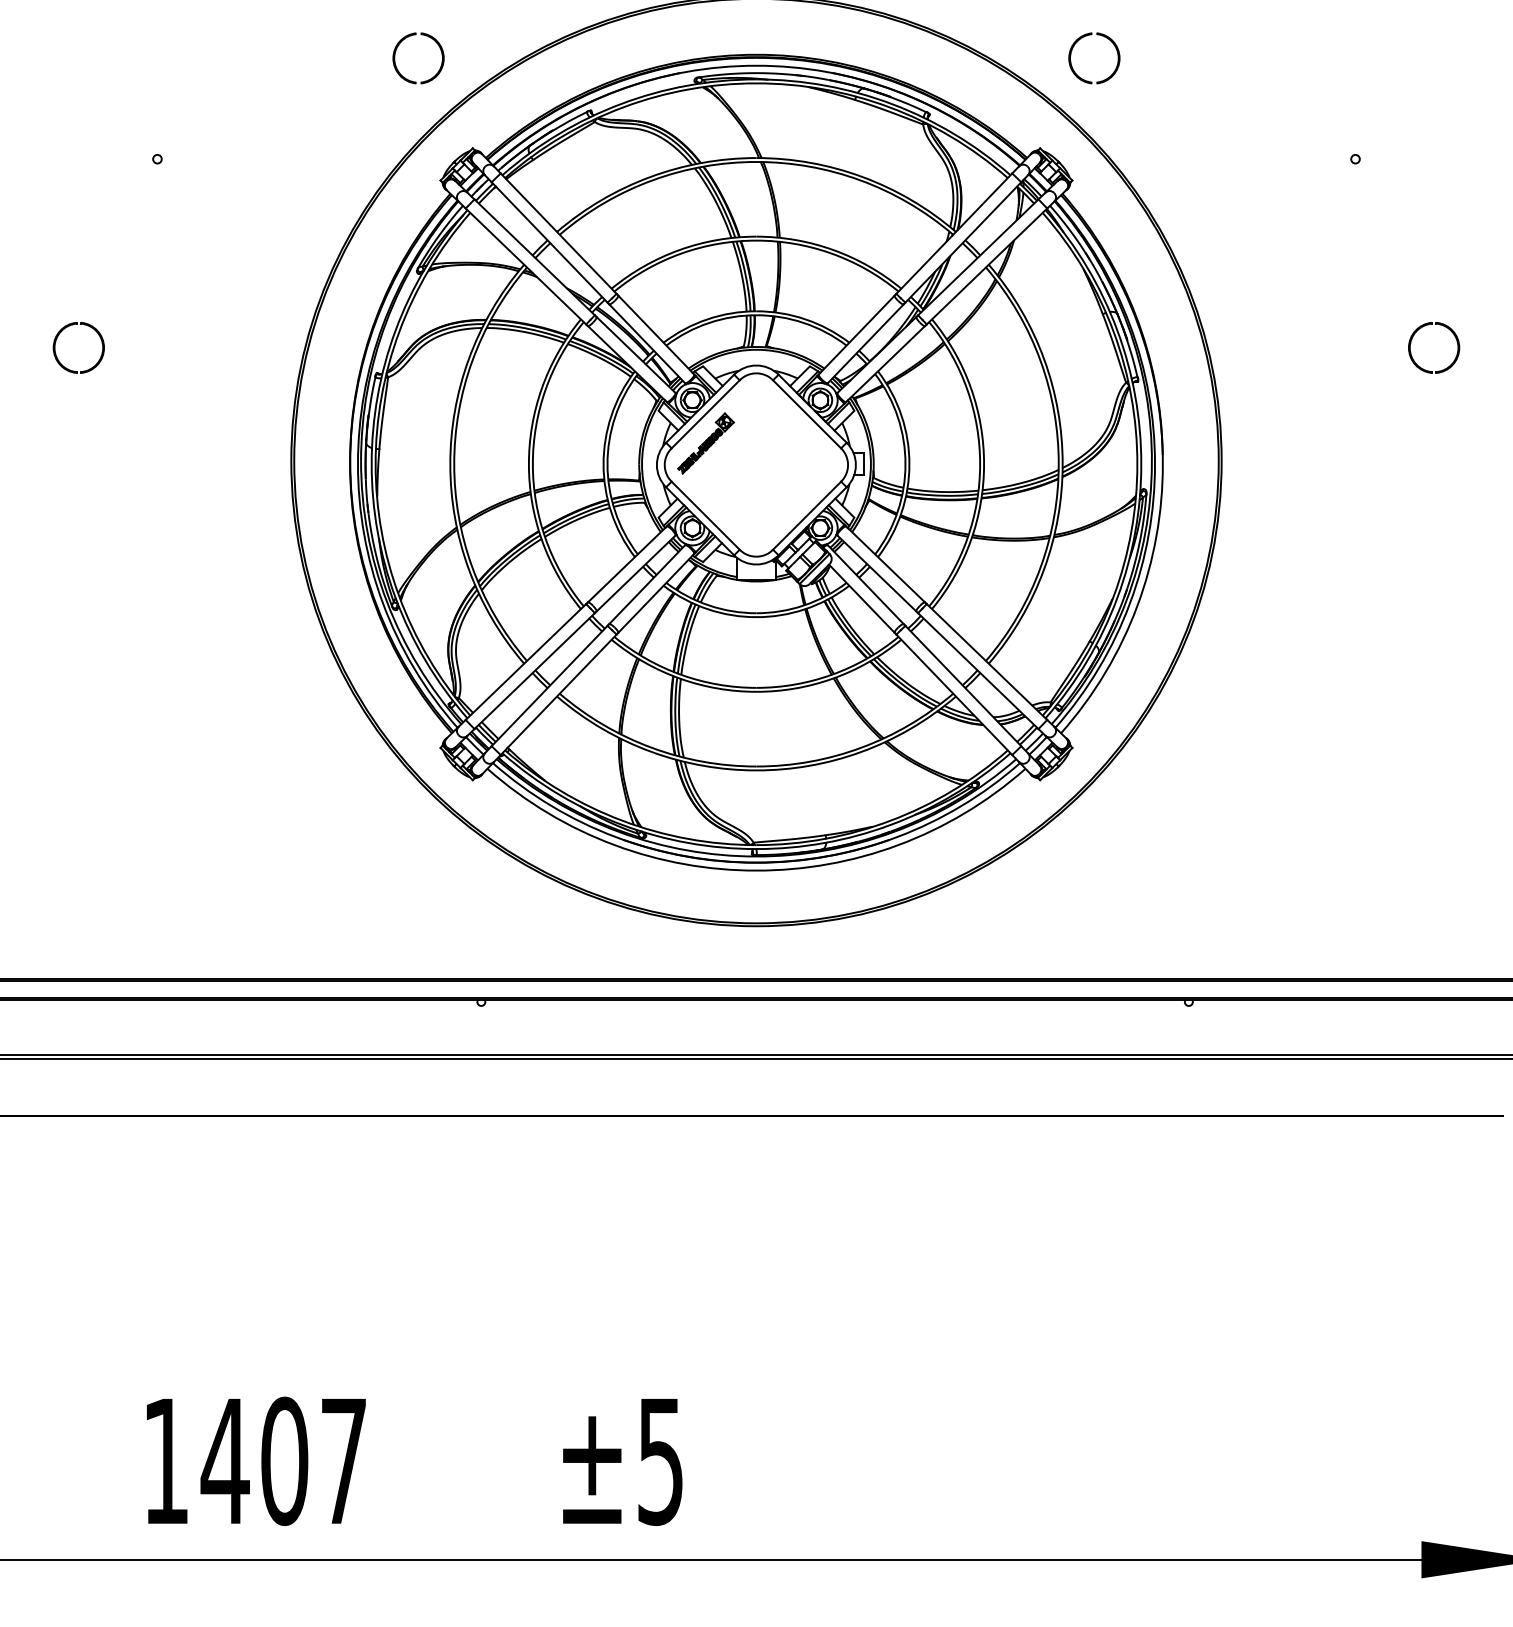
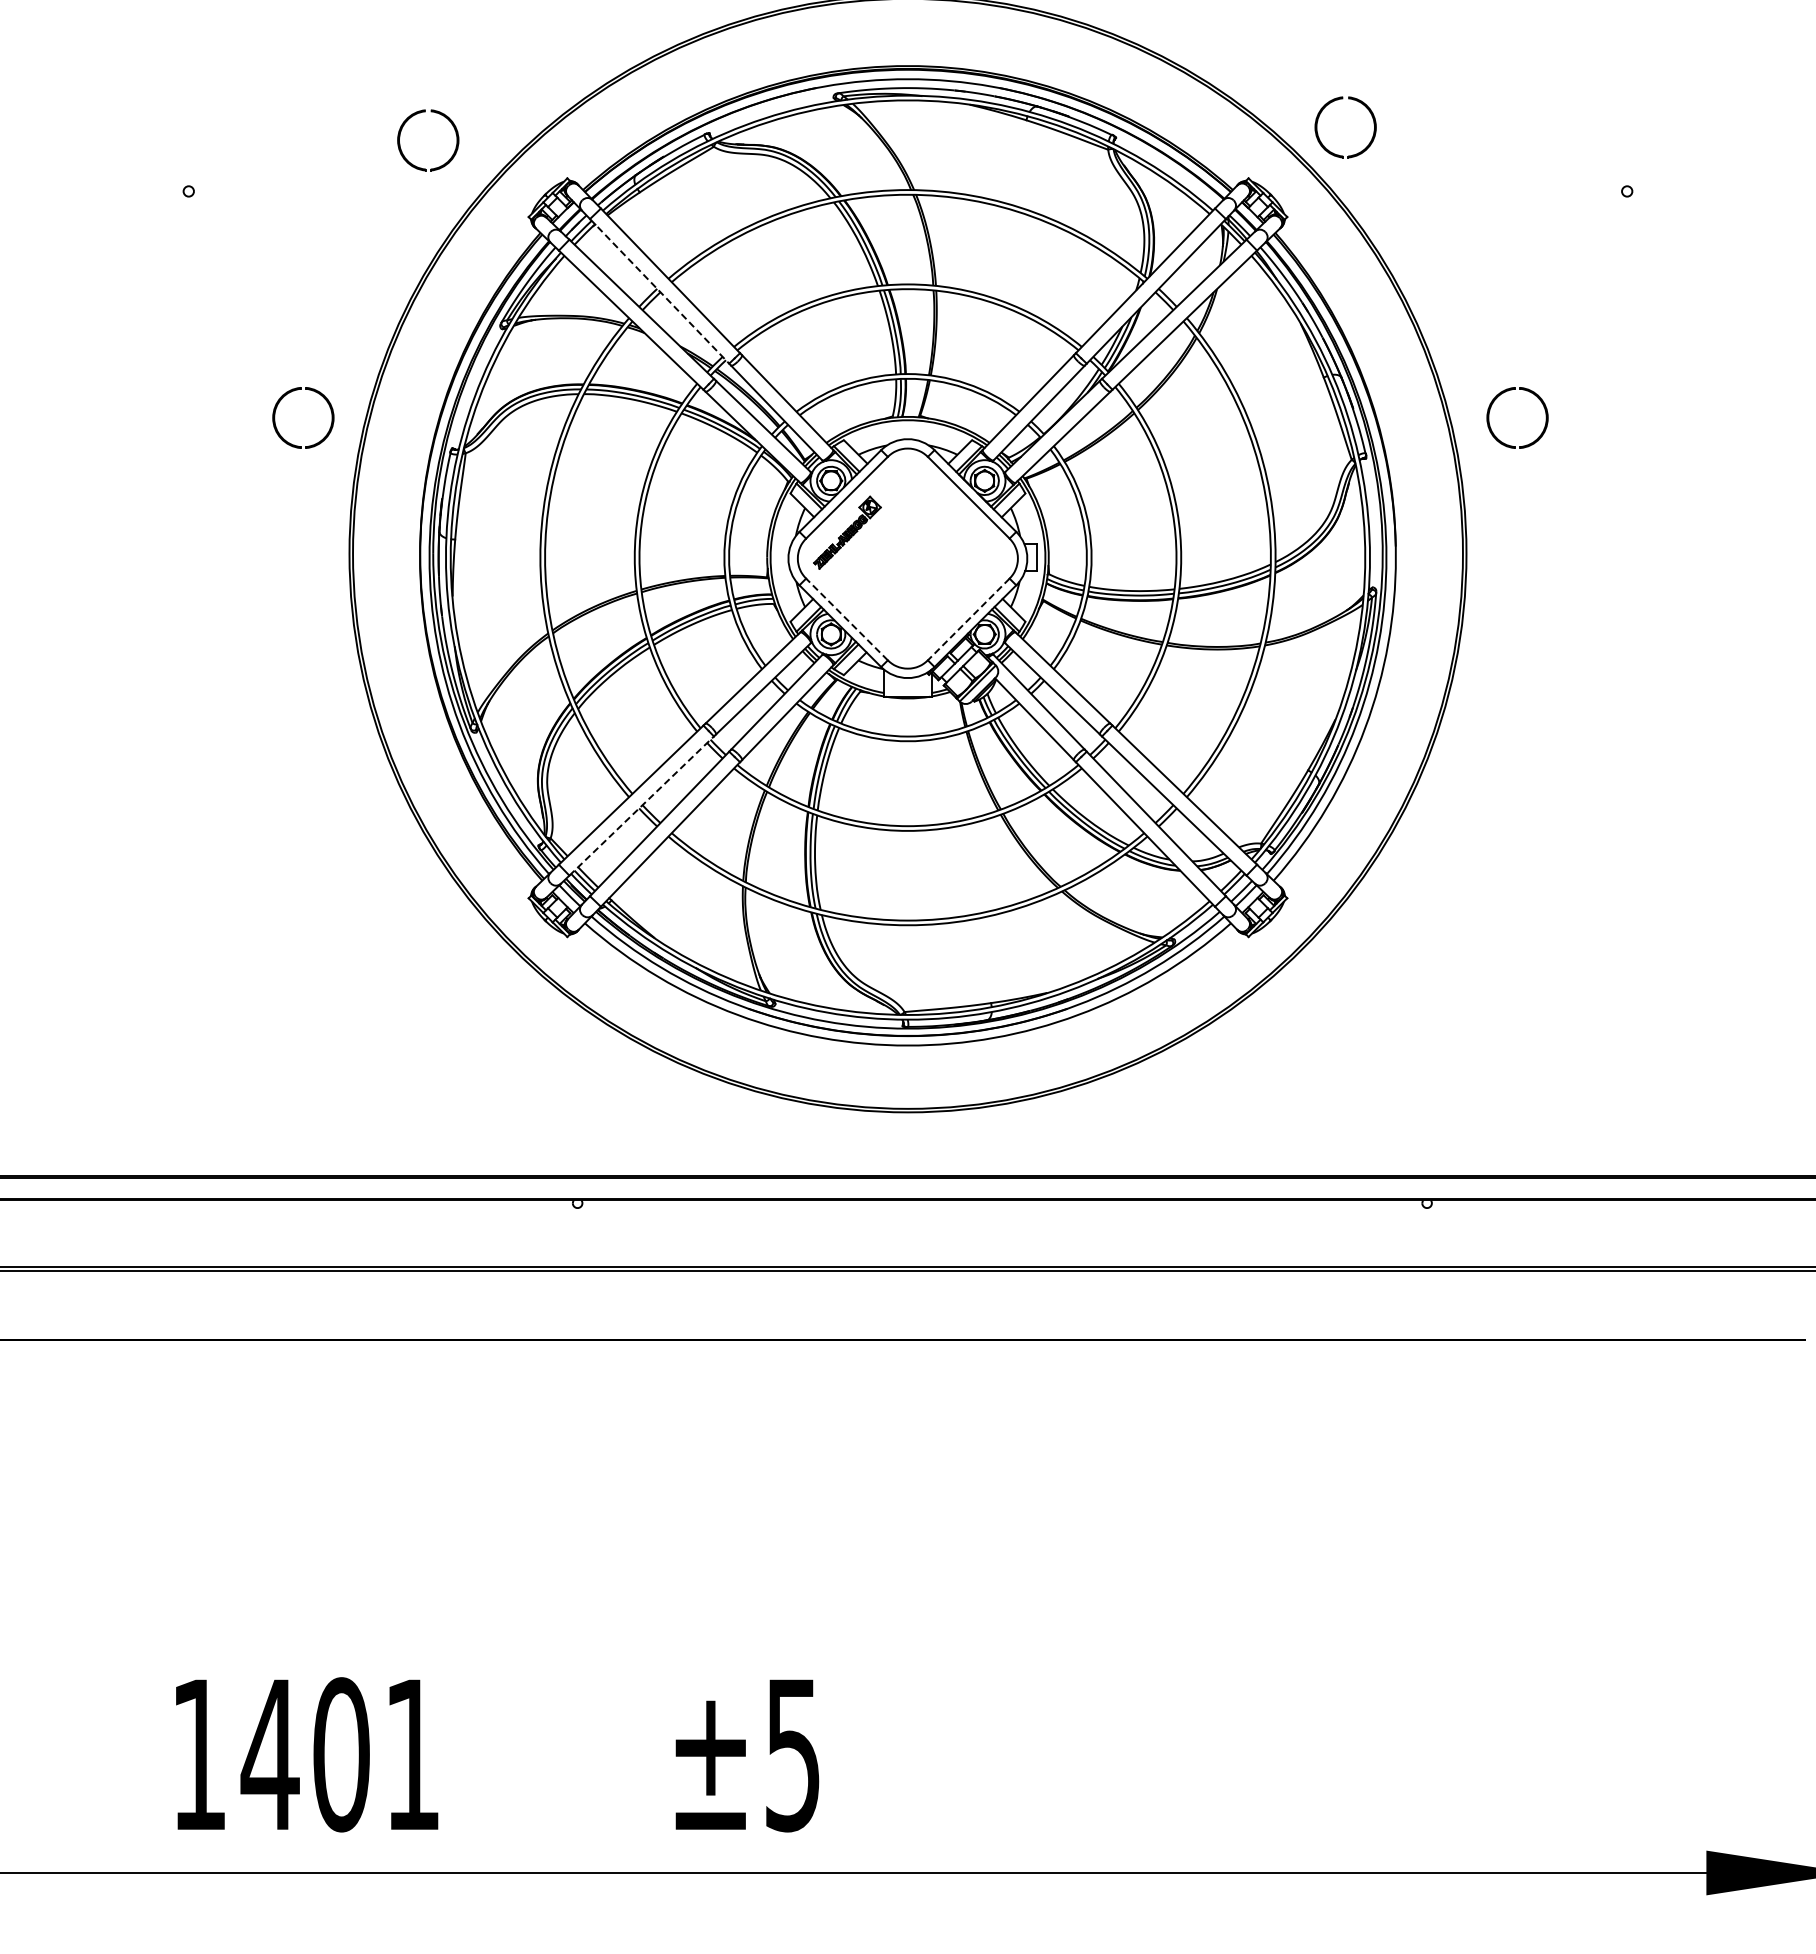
part: (441, 63) -> (455, 146), moved
part: (1071, 63) -> (1318, 133), moved
line: (549, 242) -> (659, 291), solid -> dashed
part: (83, 325) -> (308, 390), moved
part: (1429, 325) -> (1512, 390), moved
line: (706, 515) -> (847, 619), solid -> dashed
line: (806, 515) -> (968, 619), solid -> dashed
line: (535, 670) -> (642, 805), solid -> dashed
text: (343, 1461) -> (412, 1754), 1407 -> 1401

